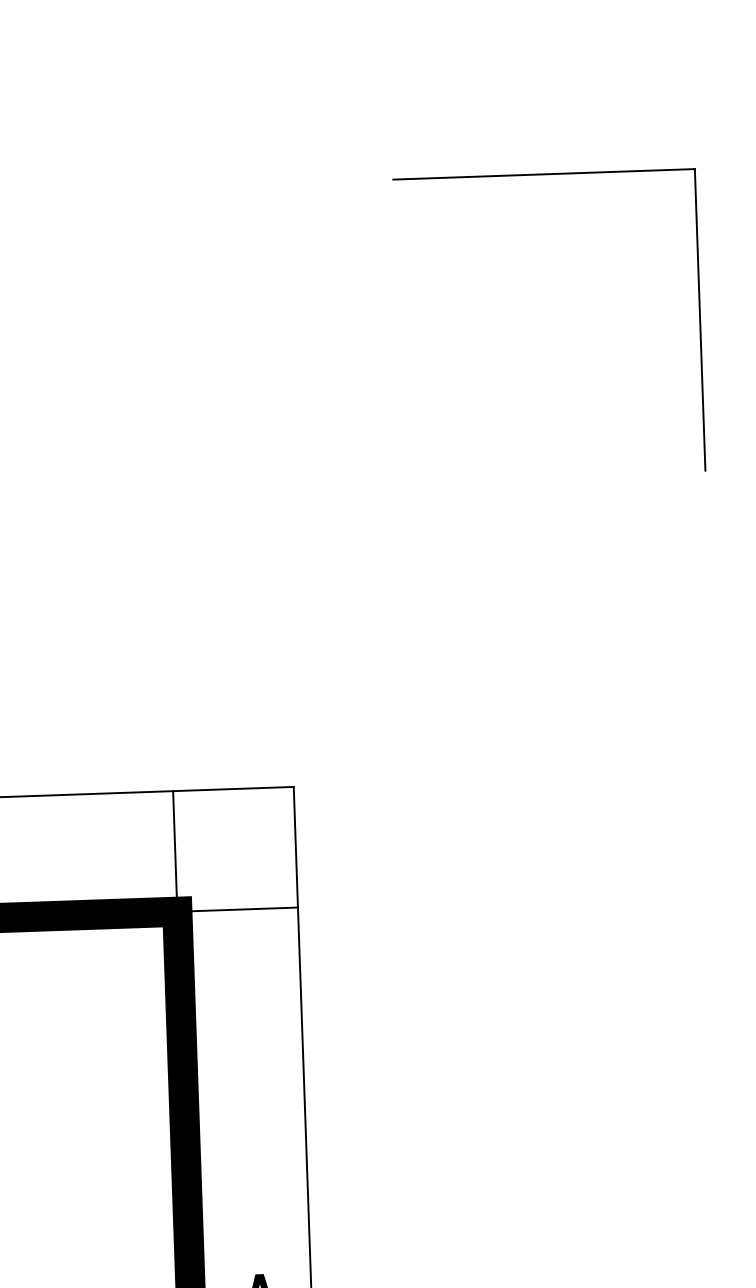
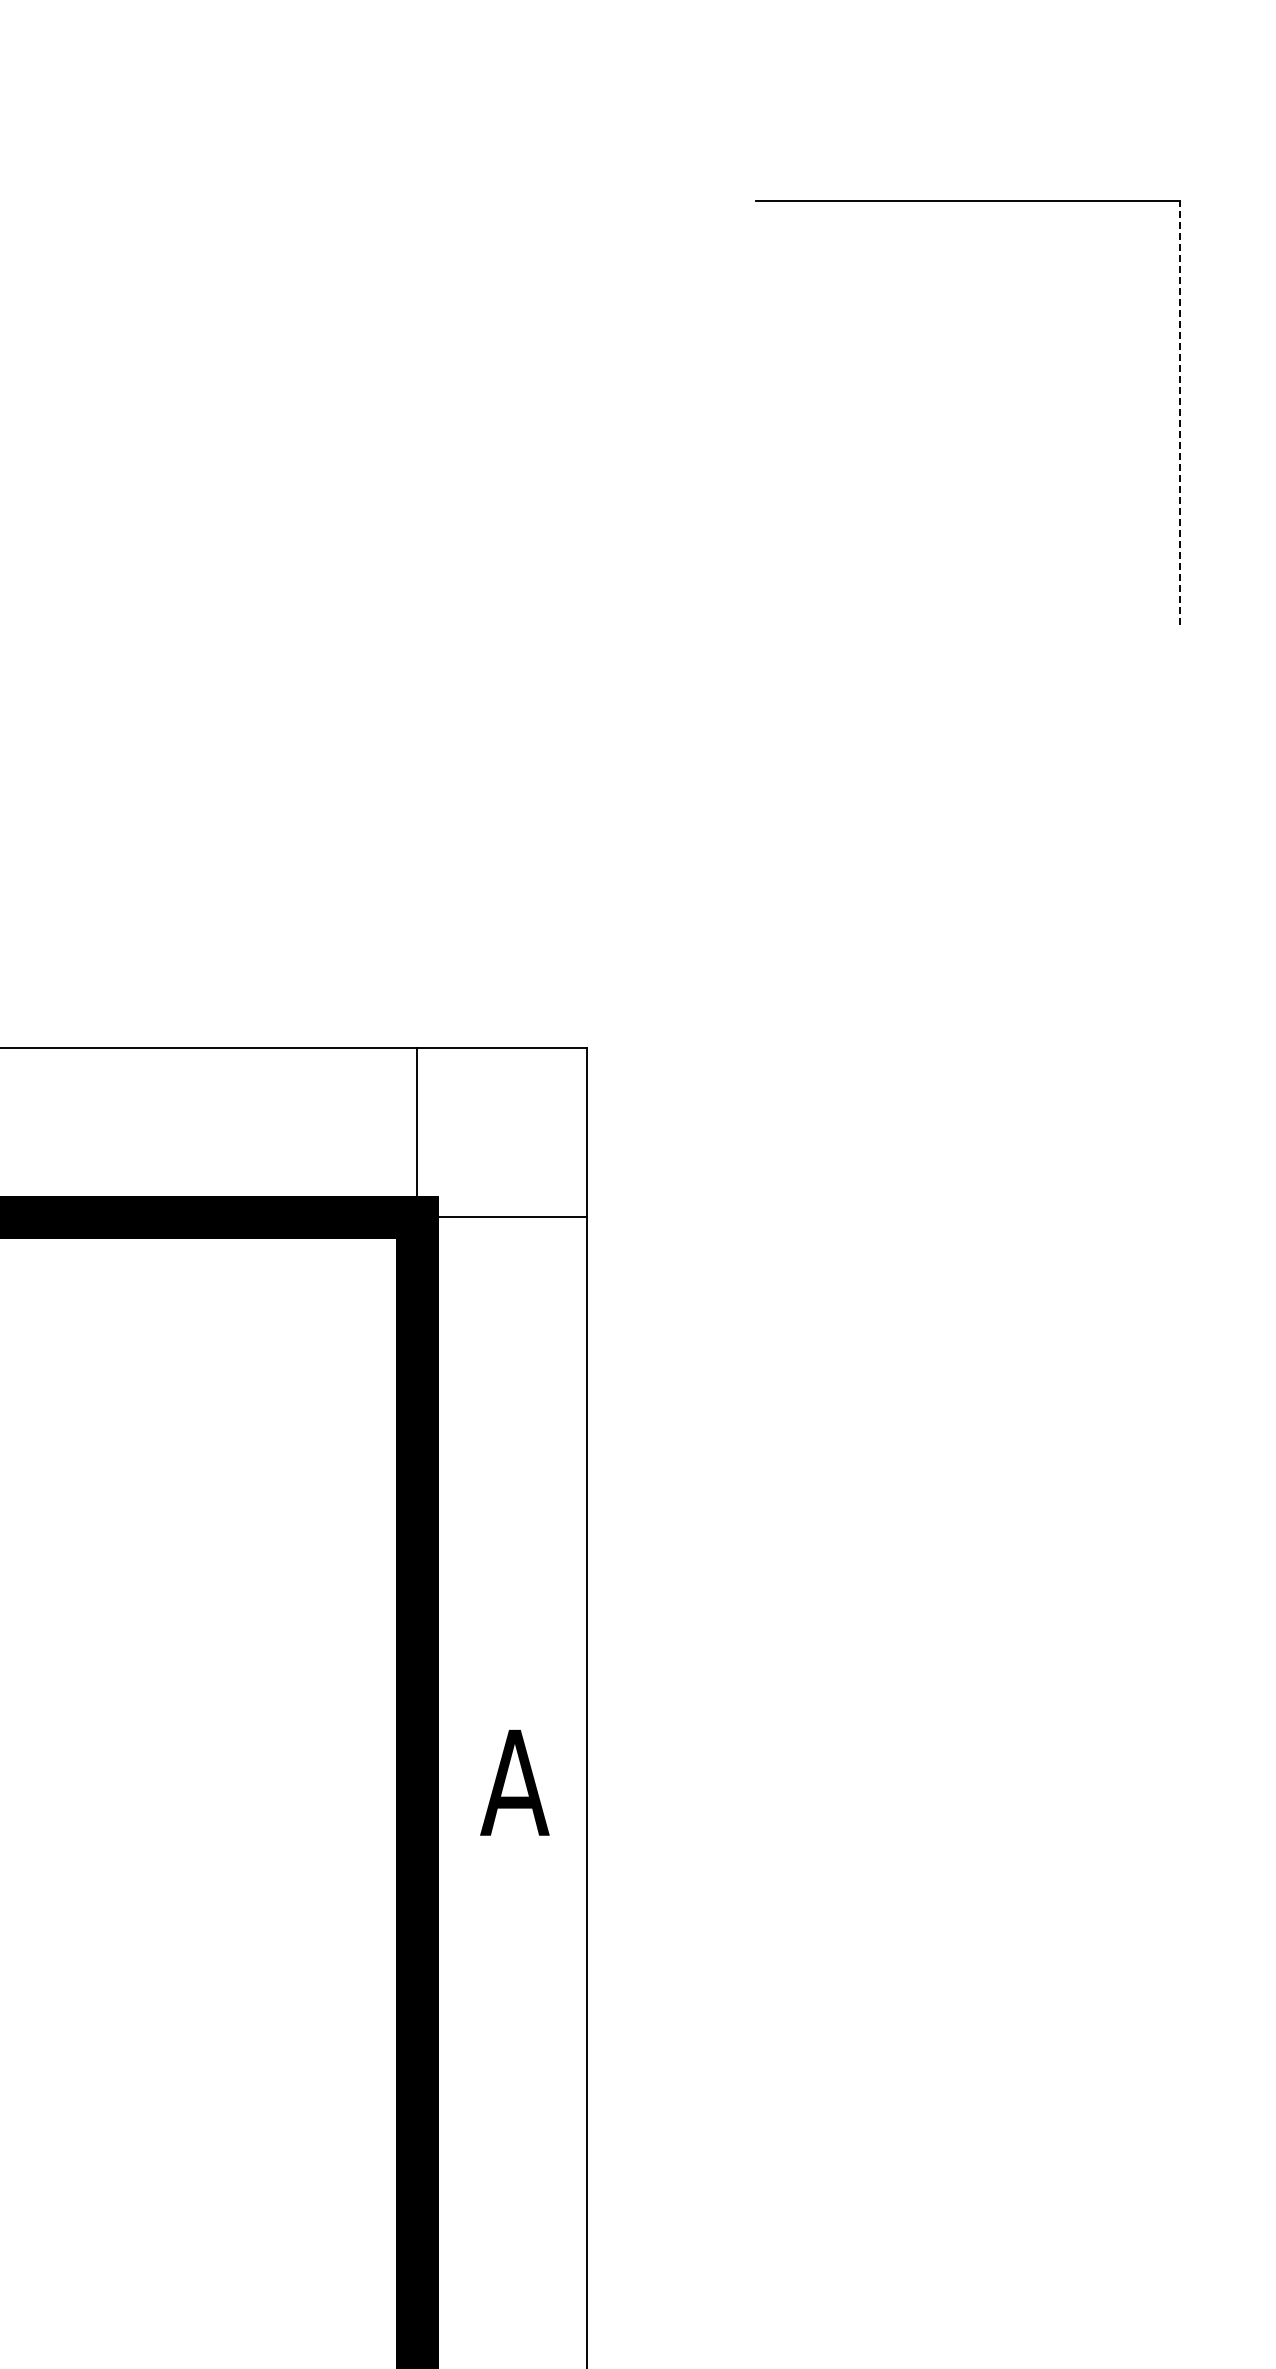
line: (700, 319) -> (1179, 412), solid -> dashed

